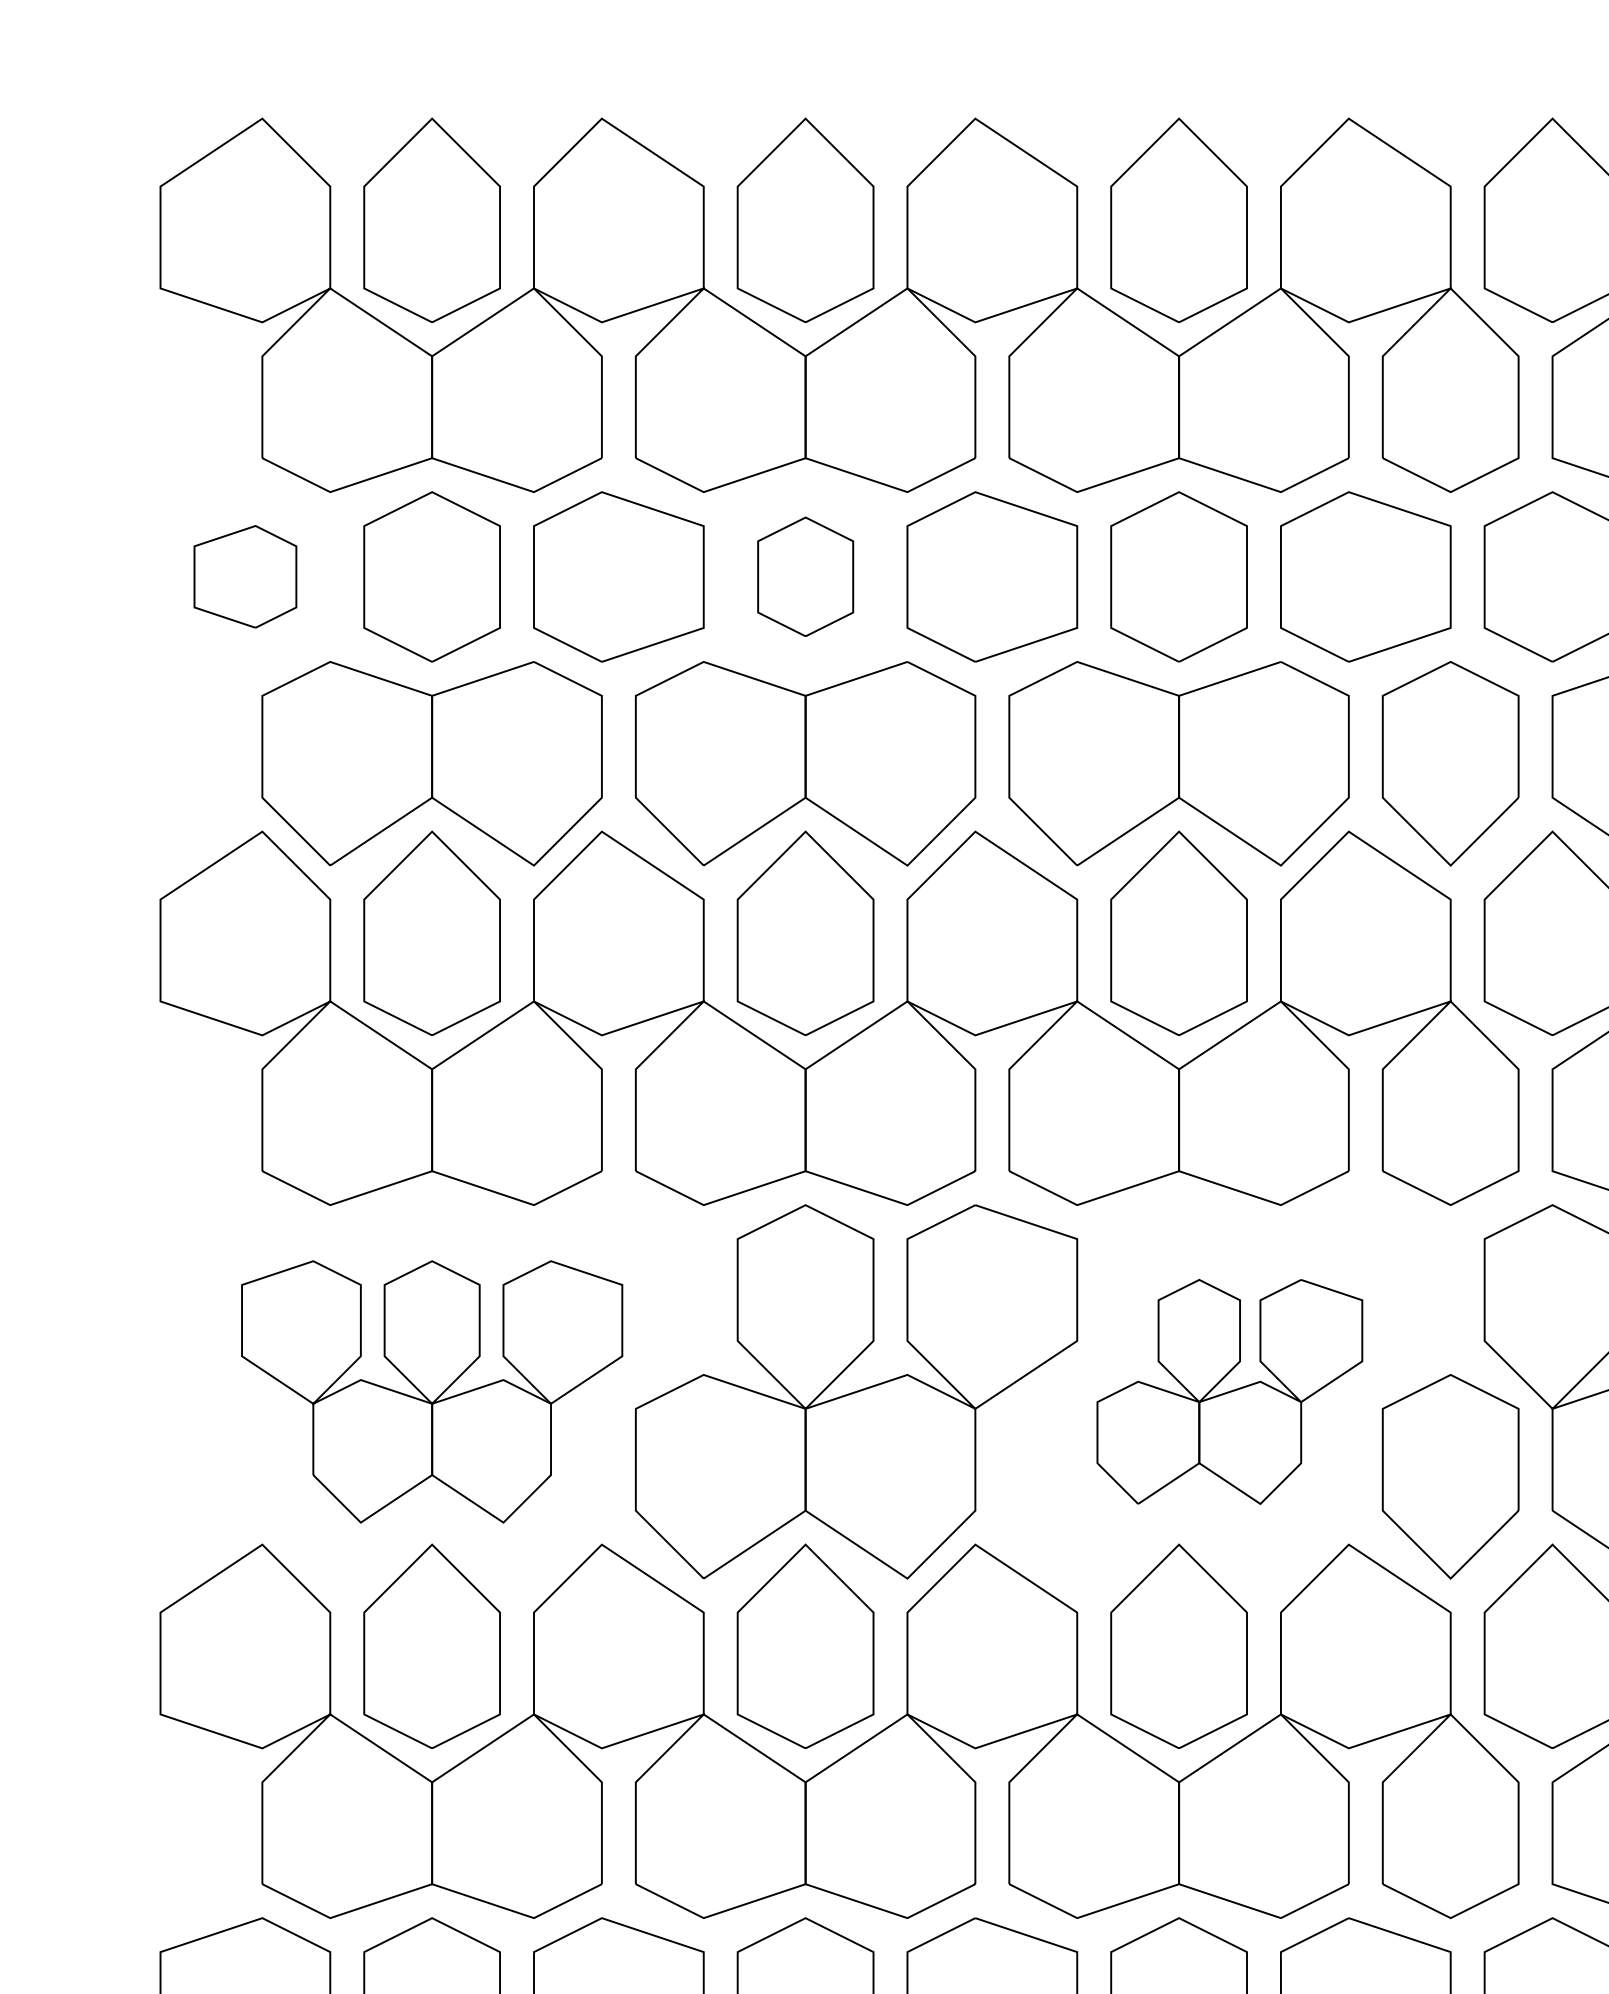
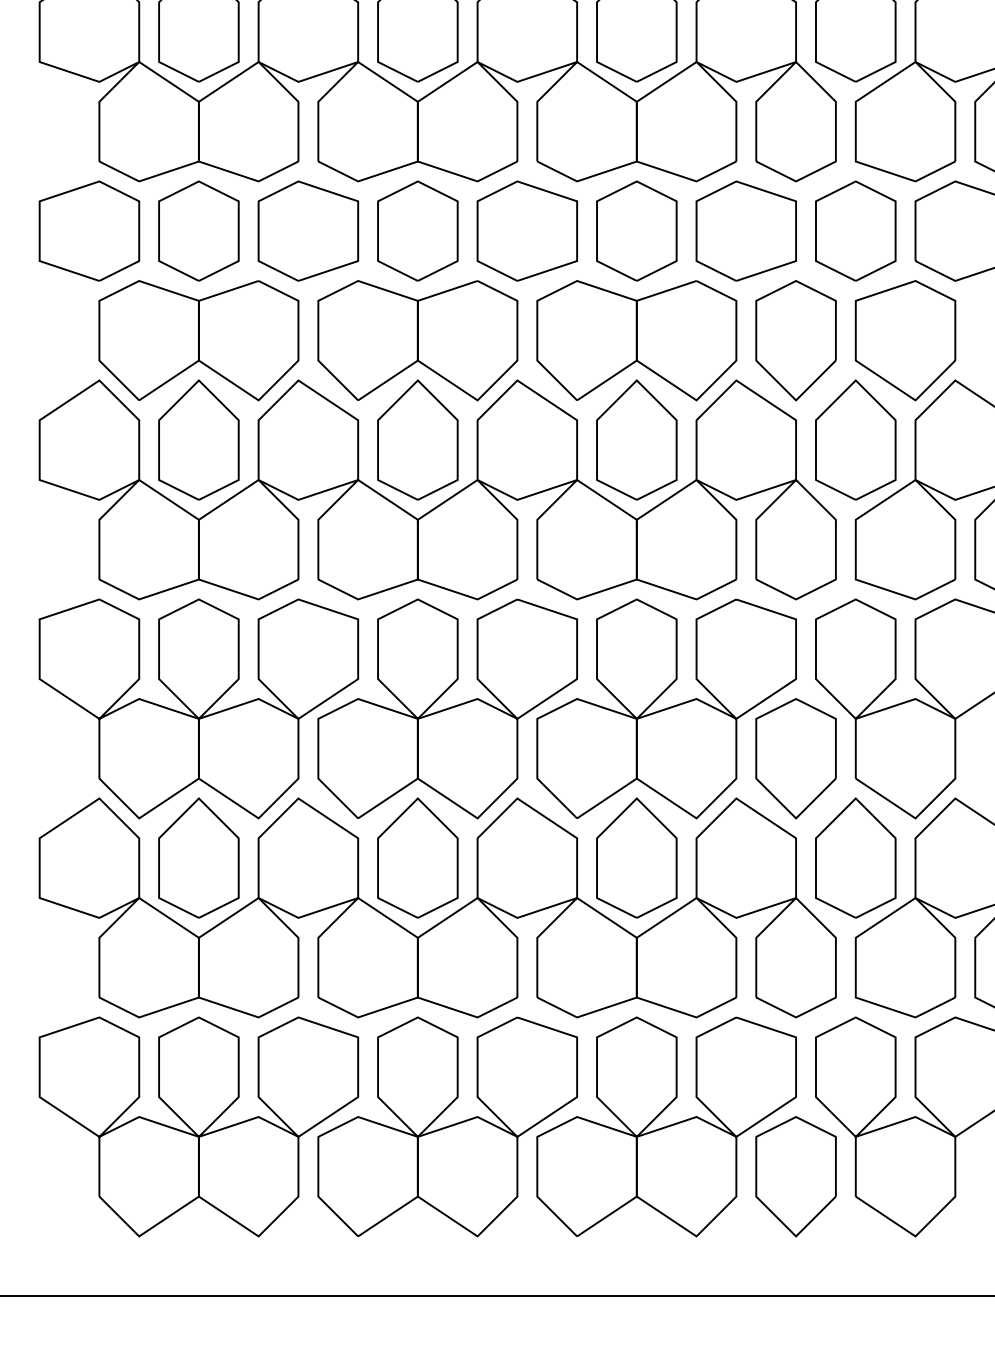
part: (245, 575) -> (89, 230), size x1.67
part: (804, 575) -> (417, 230), size x1.43
part: (431, 1391) -> (198, 708), size x1.43
part: (1229, 1391) -> (666, 708), size x1.67

